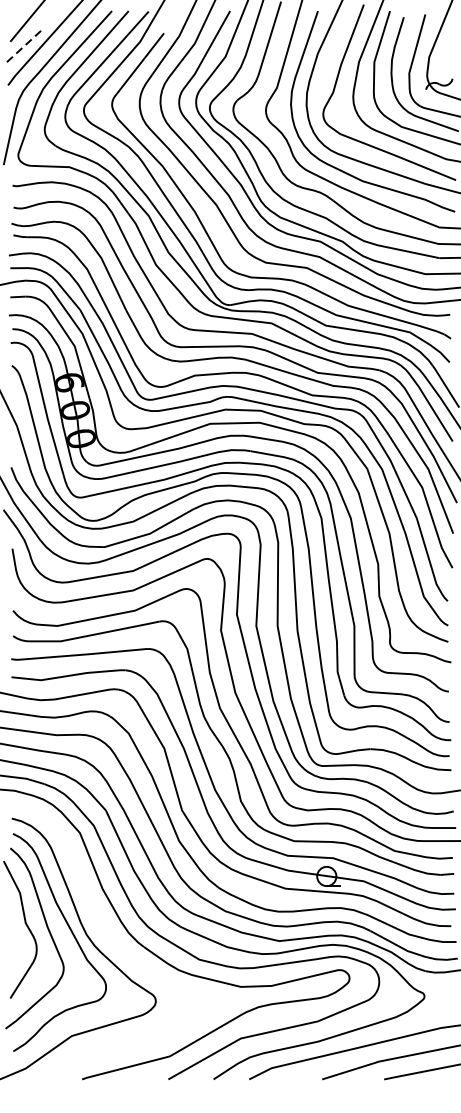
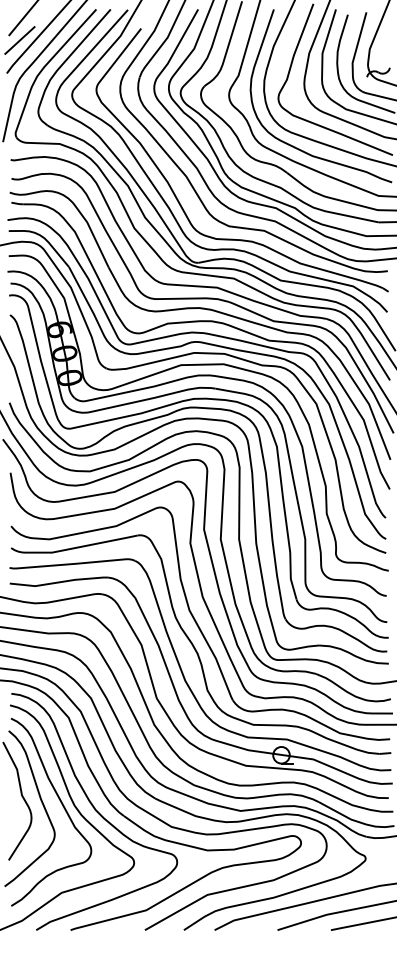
line: (22, 47) -> (19, 40), dashed -> solid
curve: (109, 940) -> (94, 810), added

